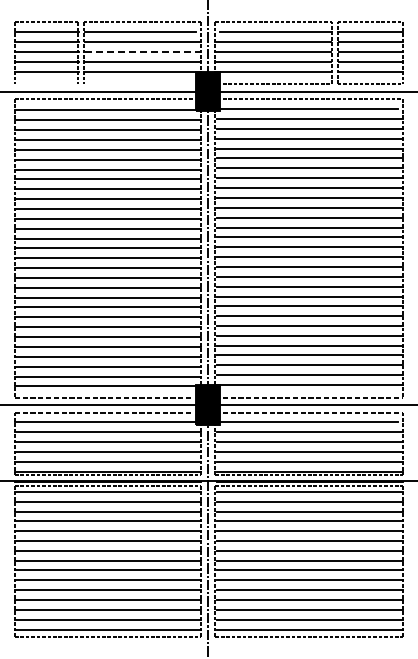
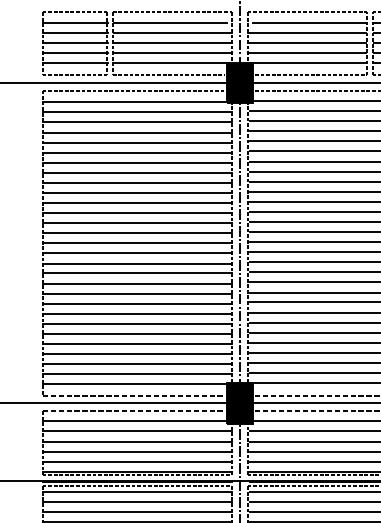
line: (142, 52) -> (173, 43), dashed -> solid
line: (46, 84) -> (74, 75), added
line: (138, 84) -> (168, 75), added

